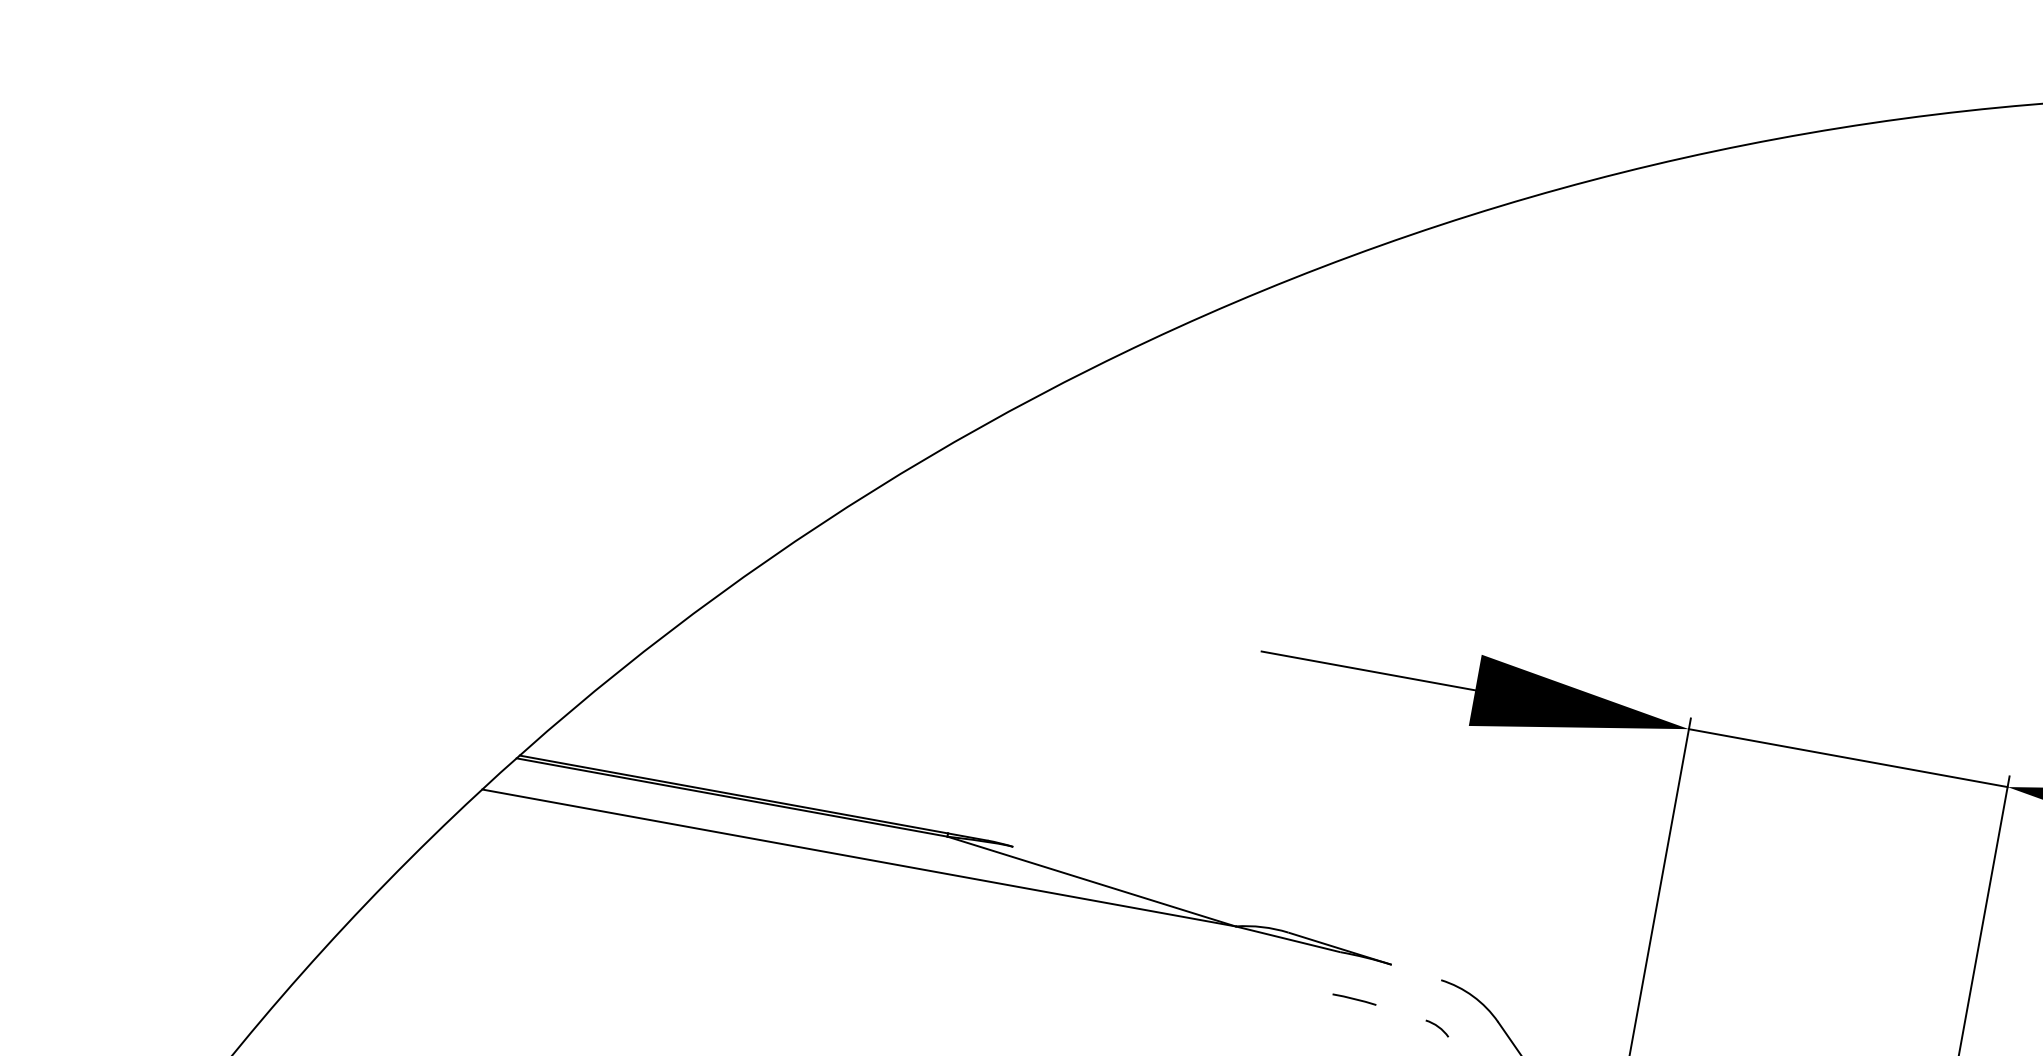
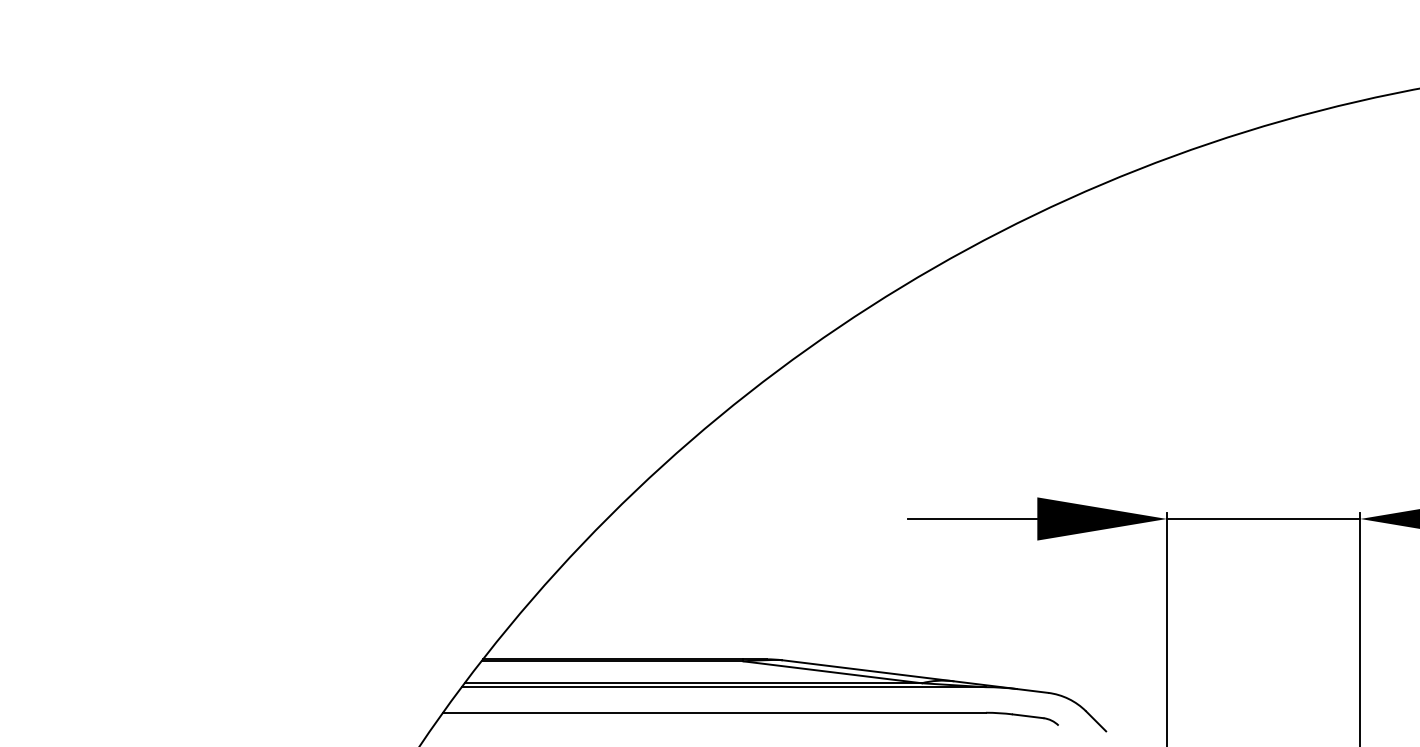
line: (907, 874) -> (723, 687), added
line: (1150, 889) -> (867, 670), added
line: (885, 912) -> (714, 712), added
line: (1415, 971) -> (1032, 690), added
line: (1399, 1012) -> (1027, 716), added

